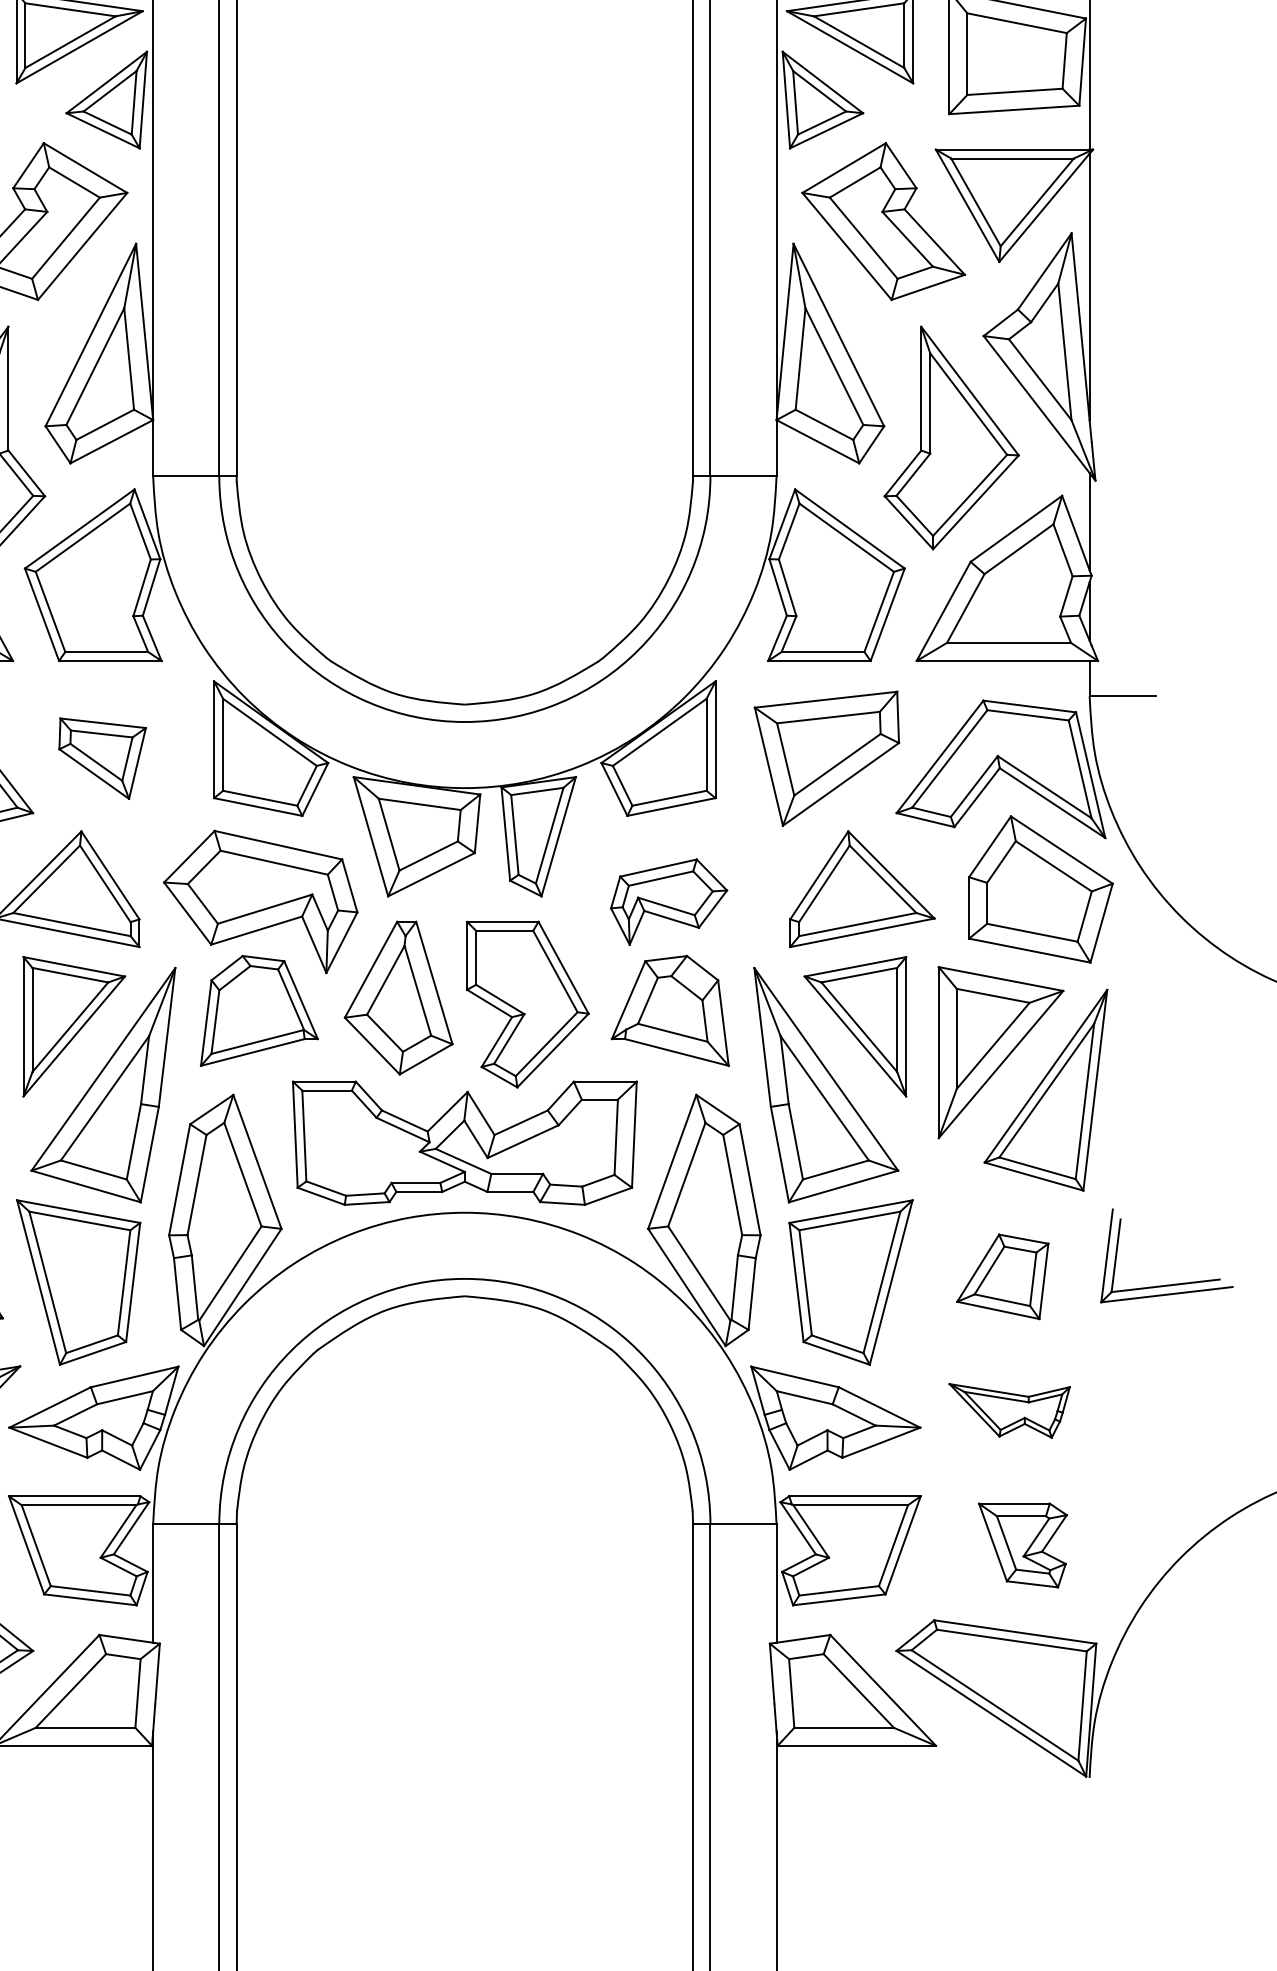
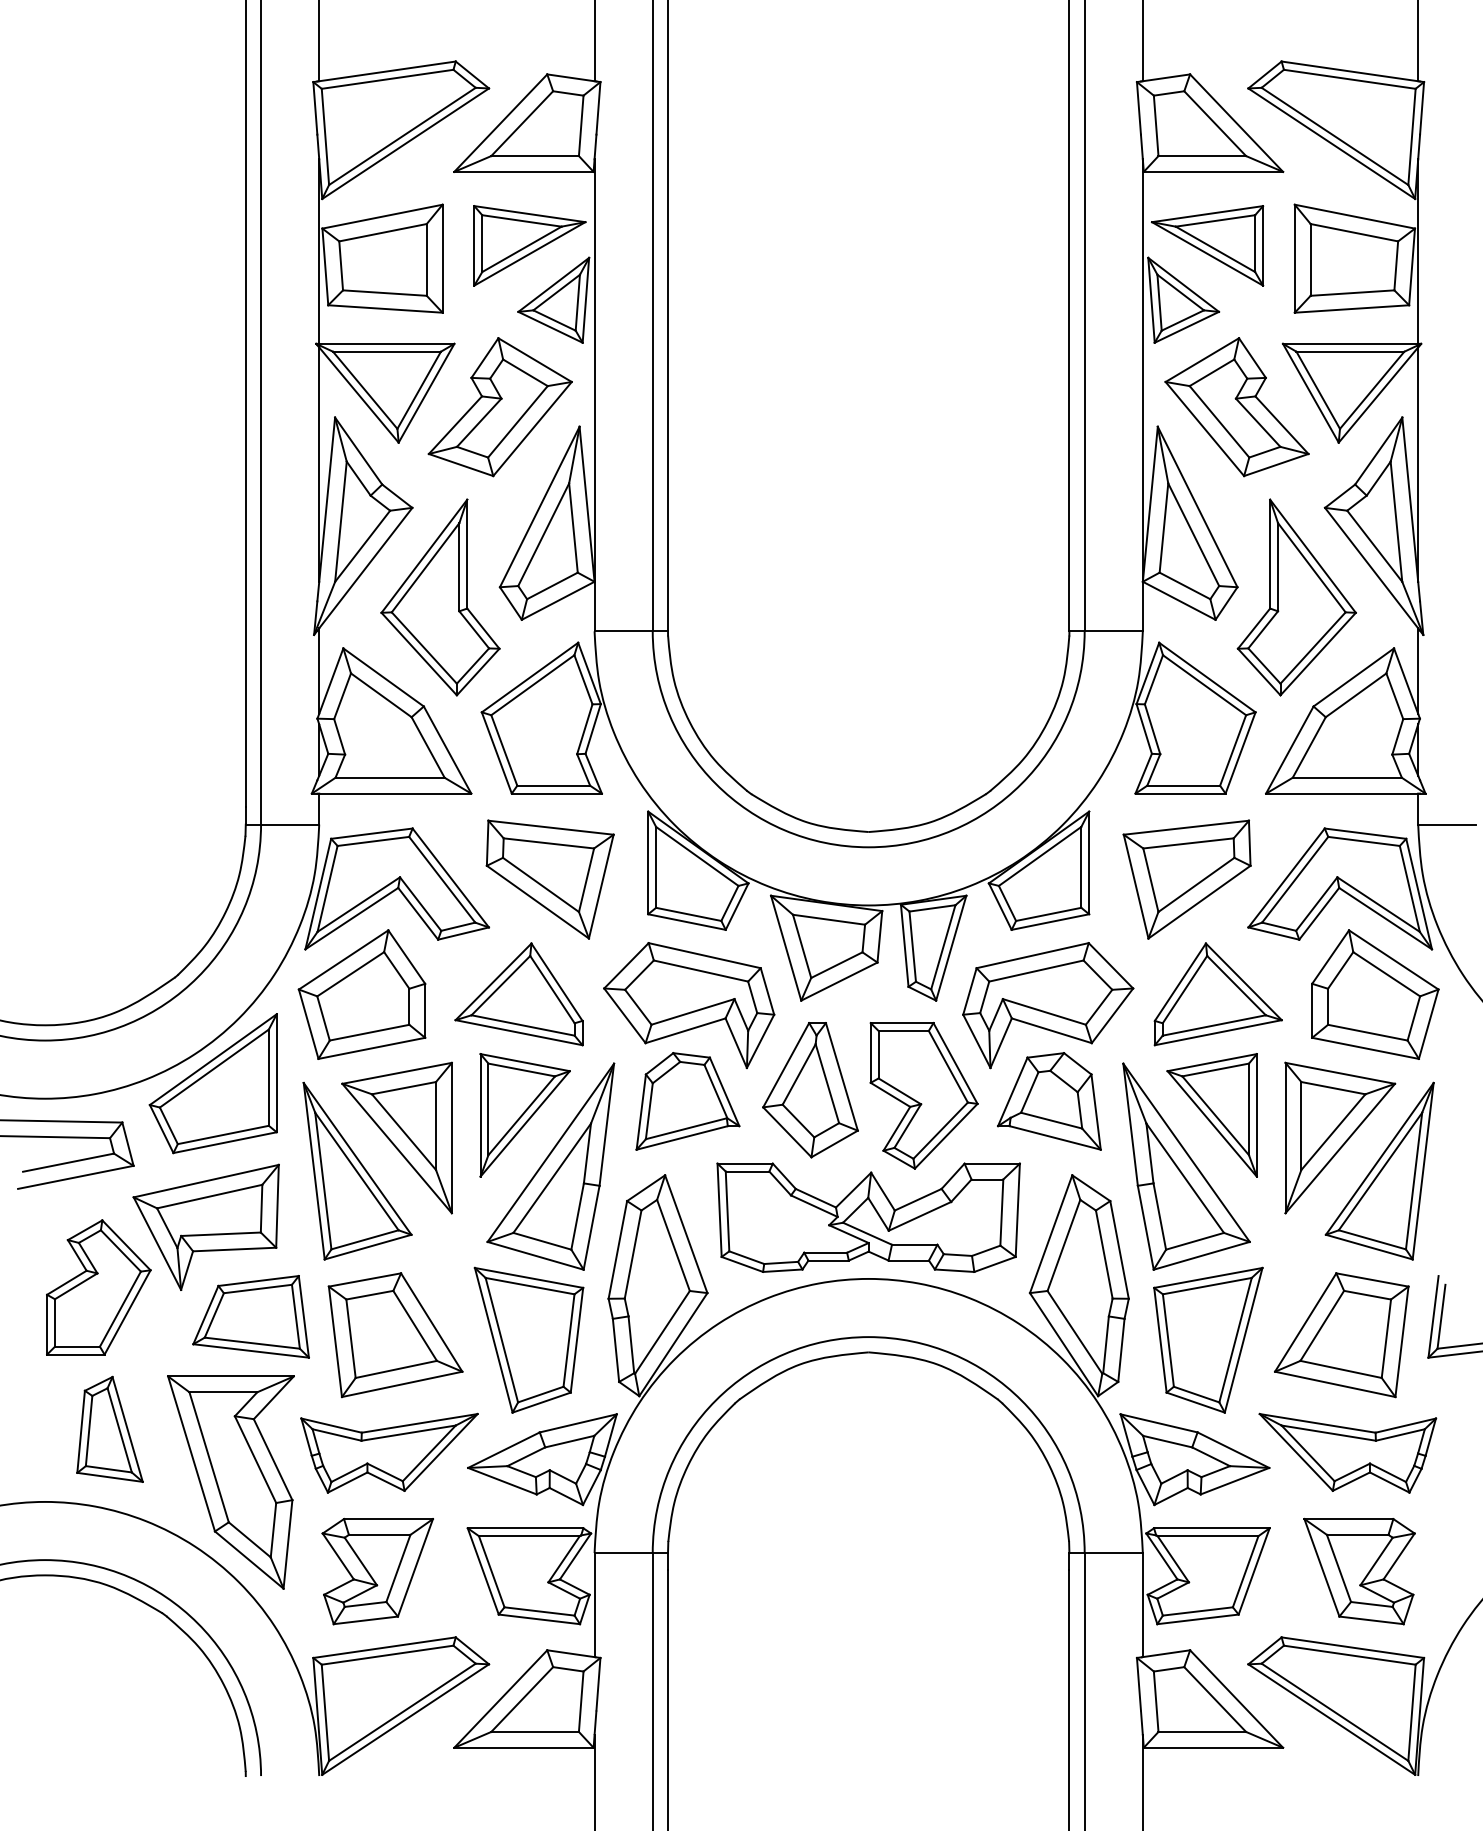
part: (101, 758) -> (549, 879), size x1.67
part: (669, 901) -> (1048, 1005), size x1.67
part: (1002, 1277) -> (1341, 1335), size x1.67
part: (1009, 1410) -> (1347, 1452), size x1.67
part: (1022, 1545) -> (1359, 1571), size x1.43

